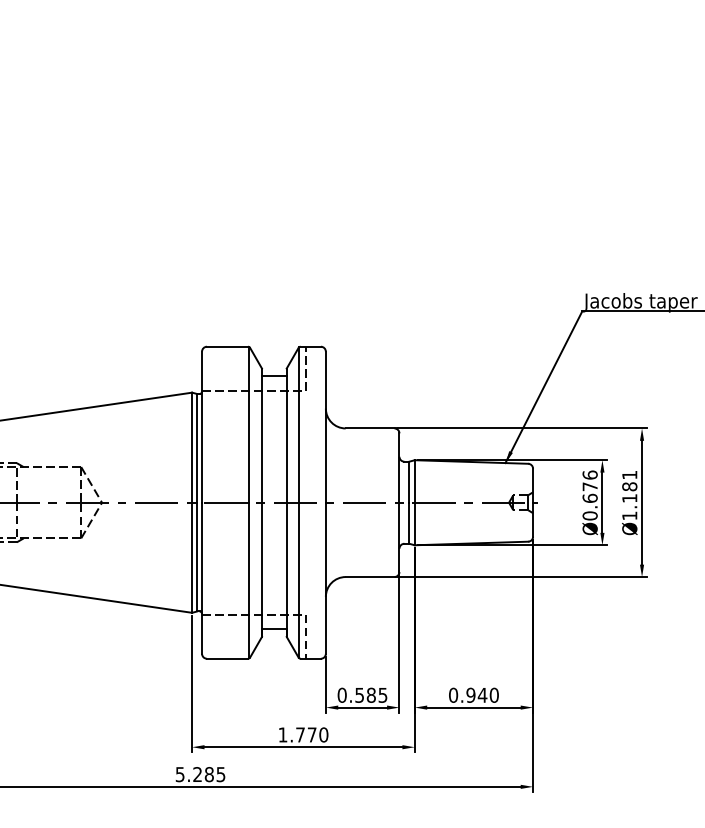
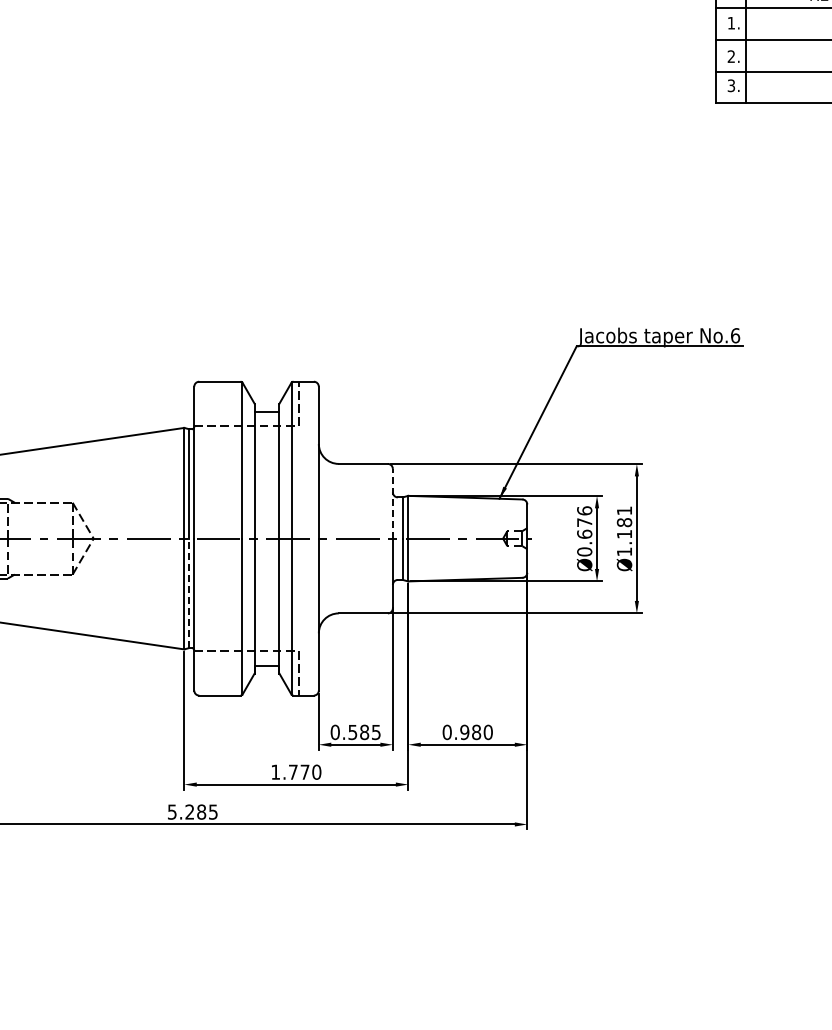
line: (399, 467) -> (392, 503), solid -> dashed
line: (197, 557) -> (189, 593), solid -> dashed
text: (482, 695) -> (476, 732), 0.940 -> 0.980

